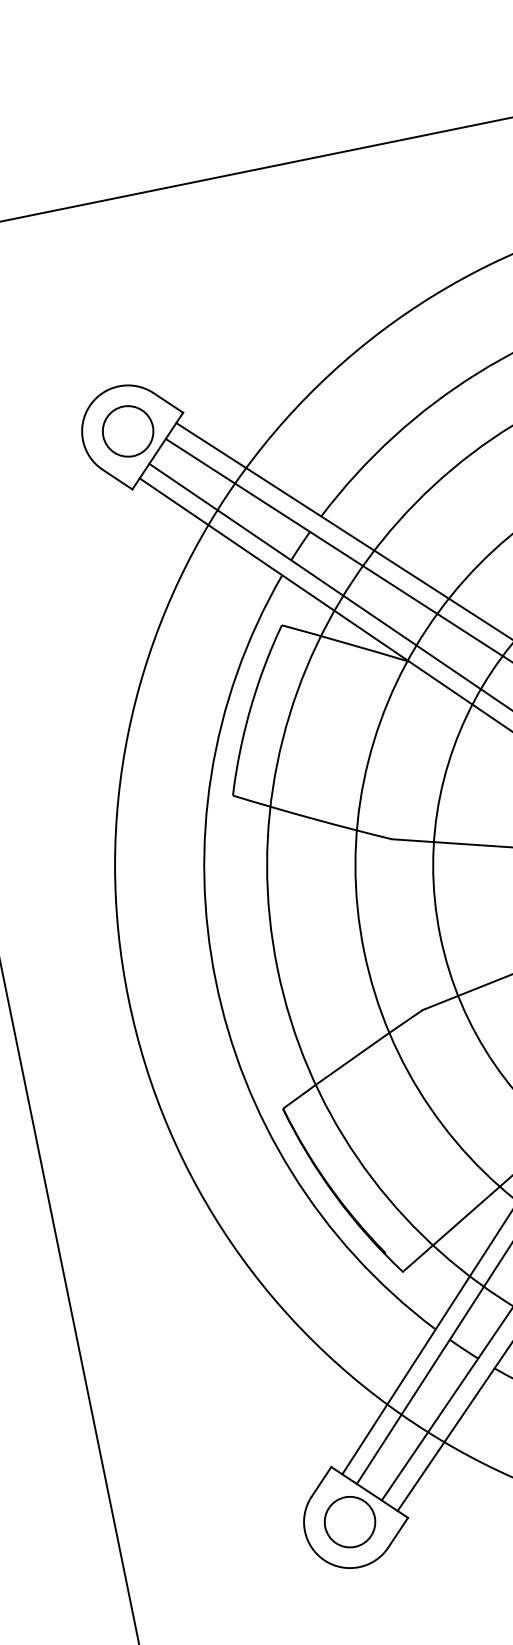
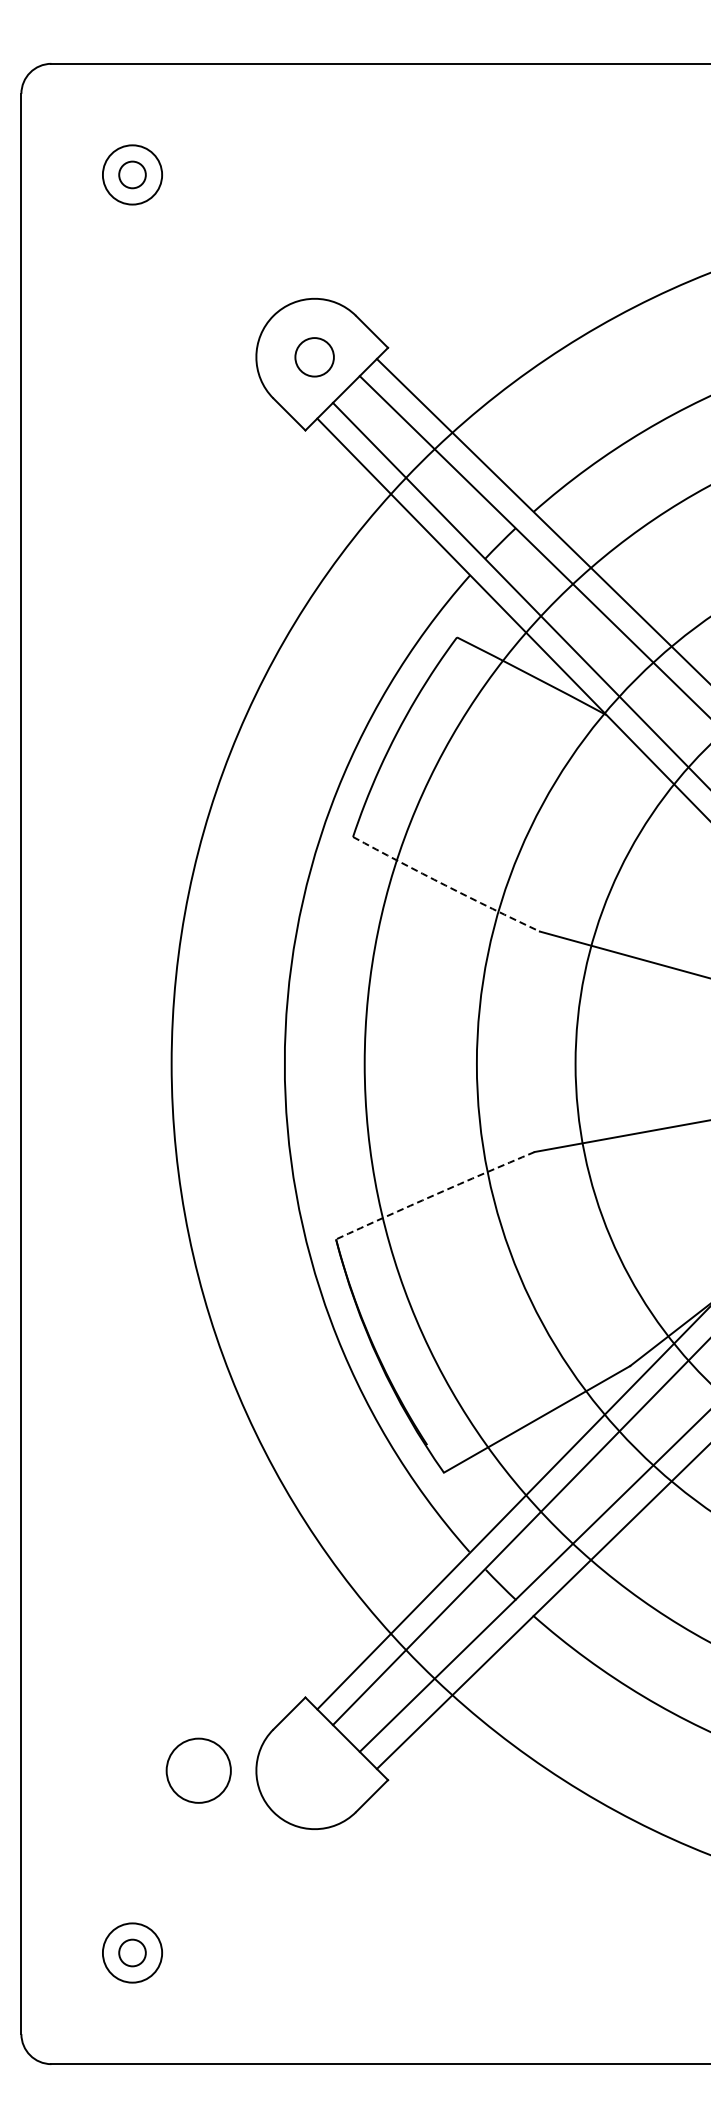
circle: (127, 431) -> (314, 357), size x0.6
arc: (311, 818) -> (445, 885), solid -> dashed
arc: (352, 1058) -> (435, 1194), solid -> dashed
circle: (349, 1521) -> (198, 1770), moved

